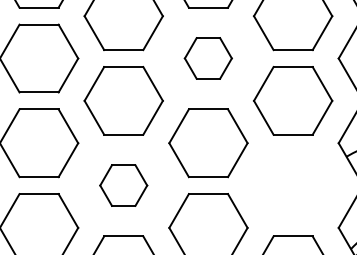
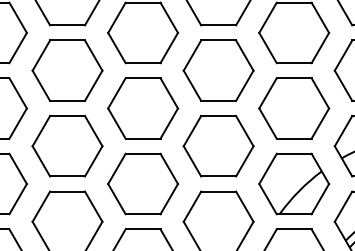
part: (208, 58) -> (218, 70), size x1.67
part: (123, 184) -> (142, 183), size x1.67
part: (293, 184) -> (294, 183), added

